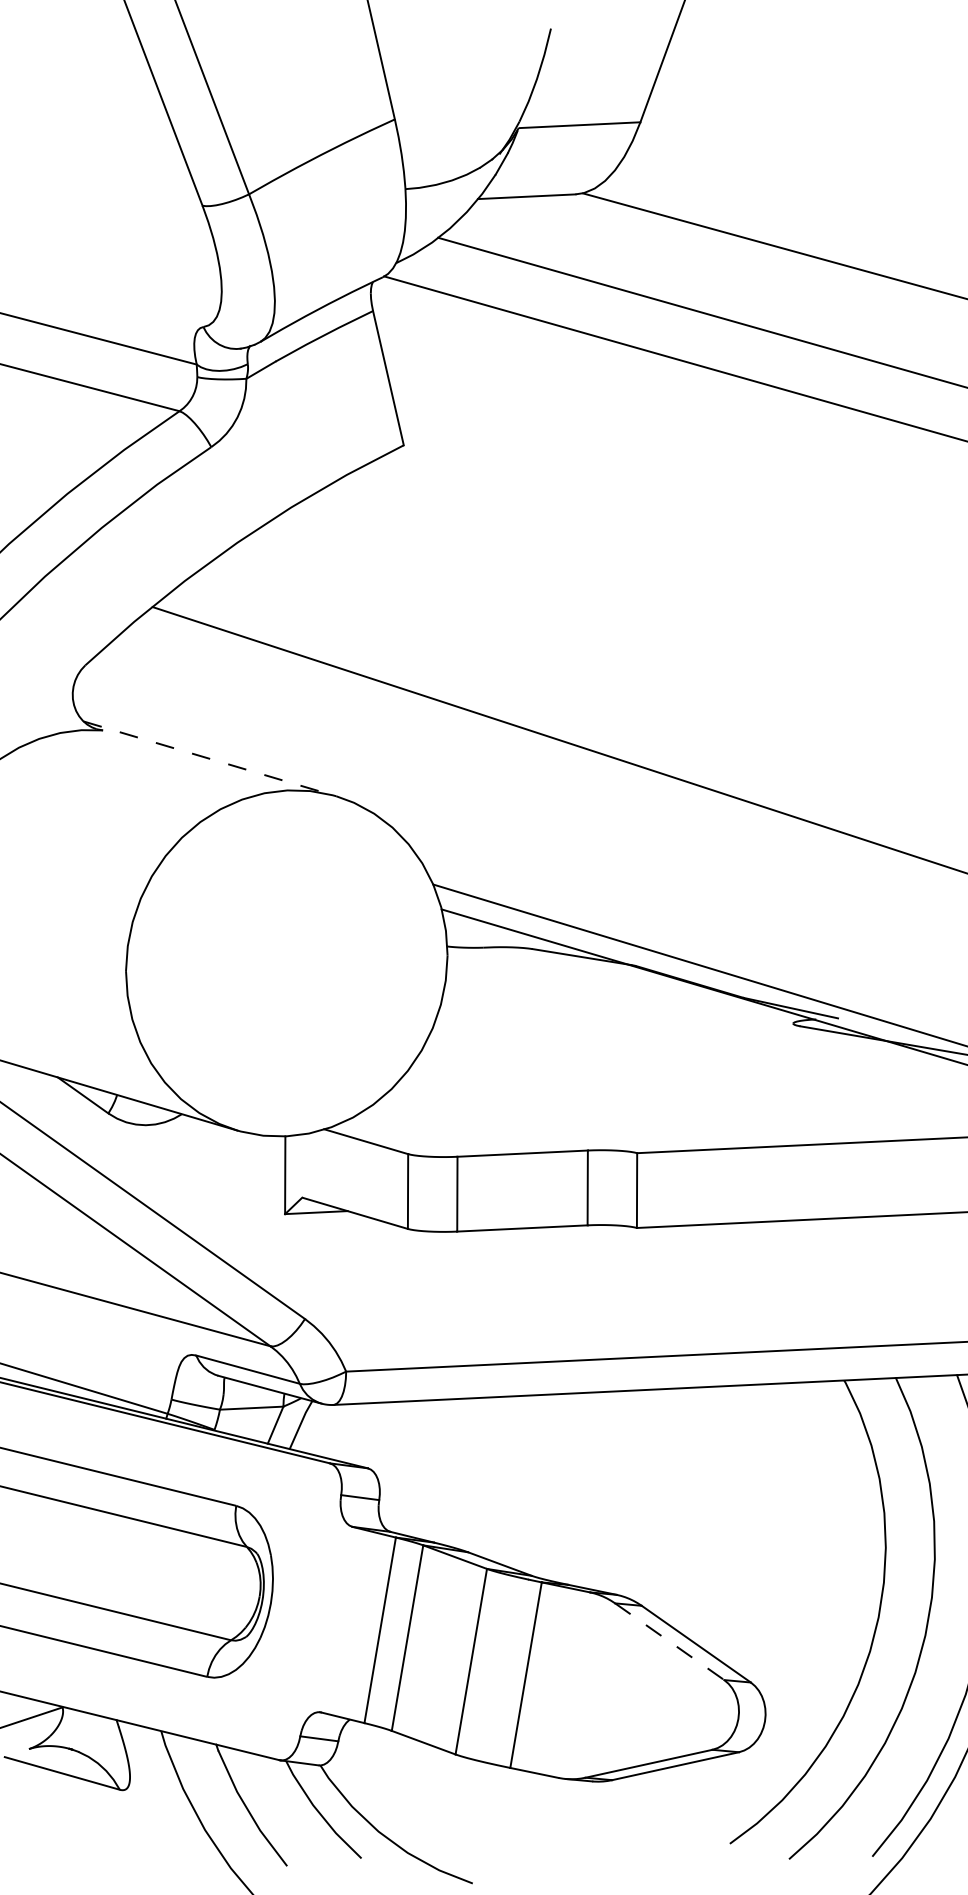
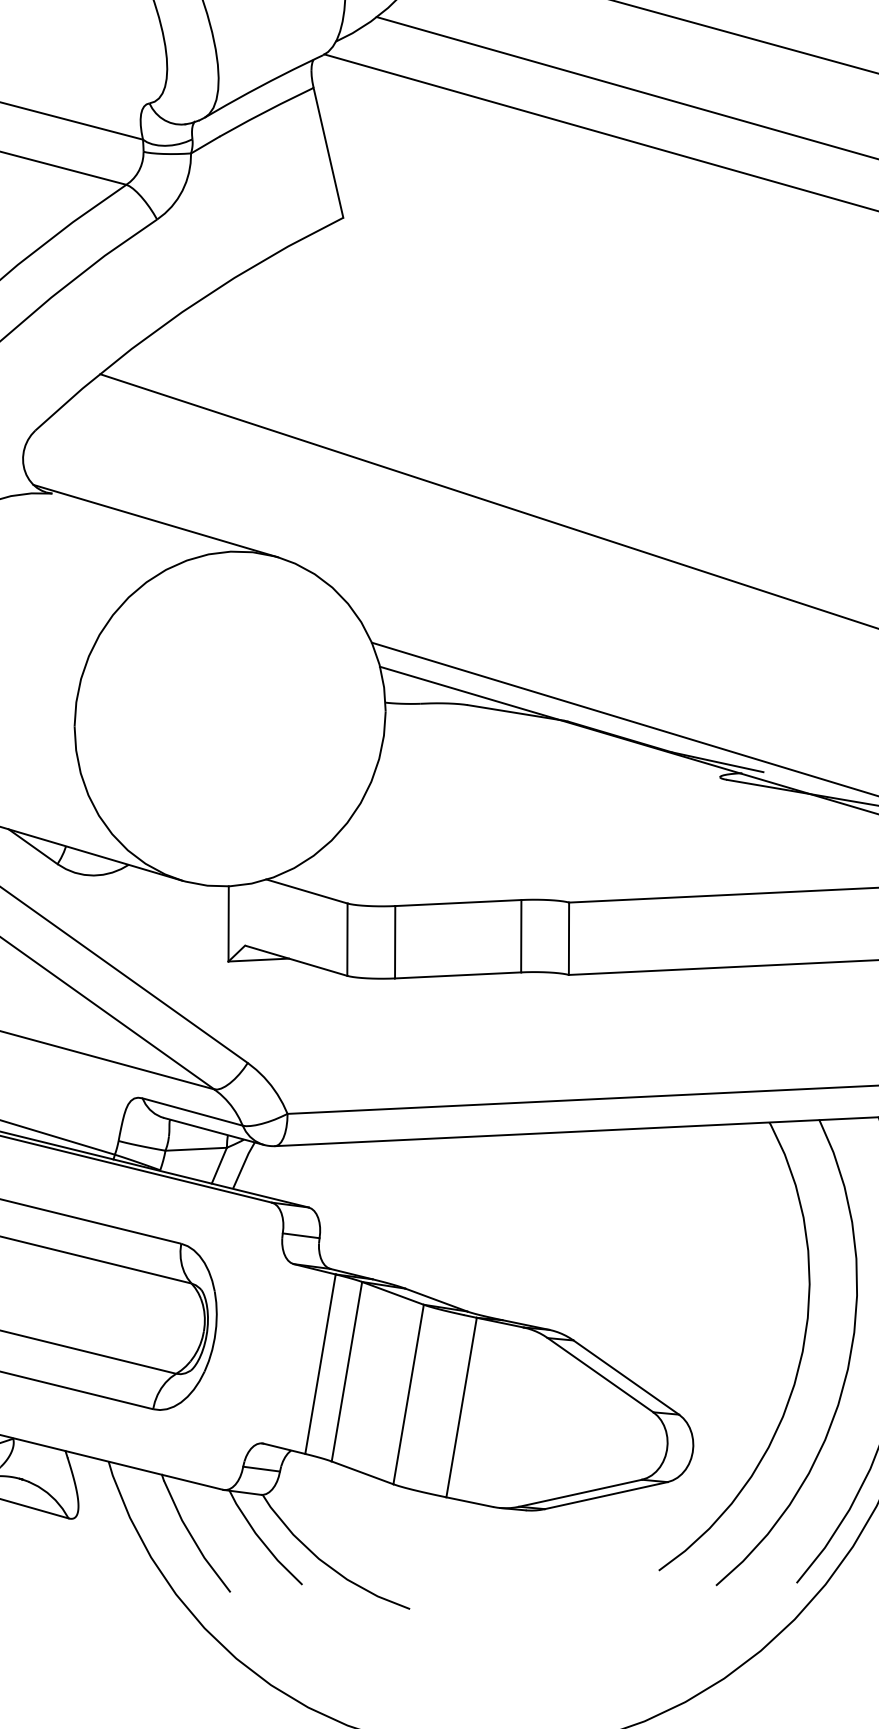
line: (209, 758) -> (155, 520), dashed -> solid
line: (669, 1641) -> (600, 1374), dashed -> solid

